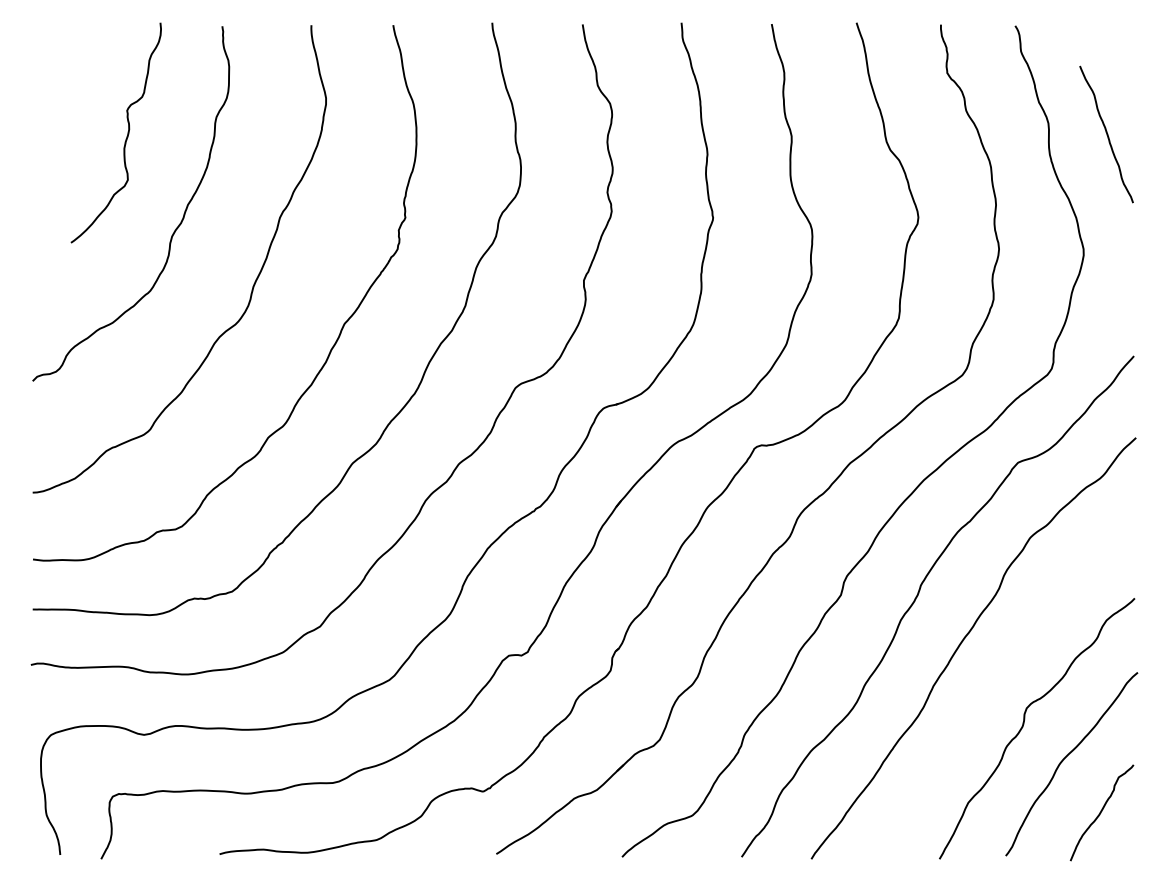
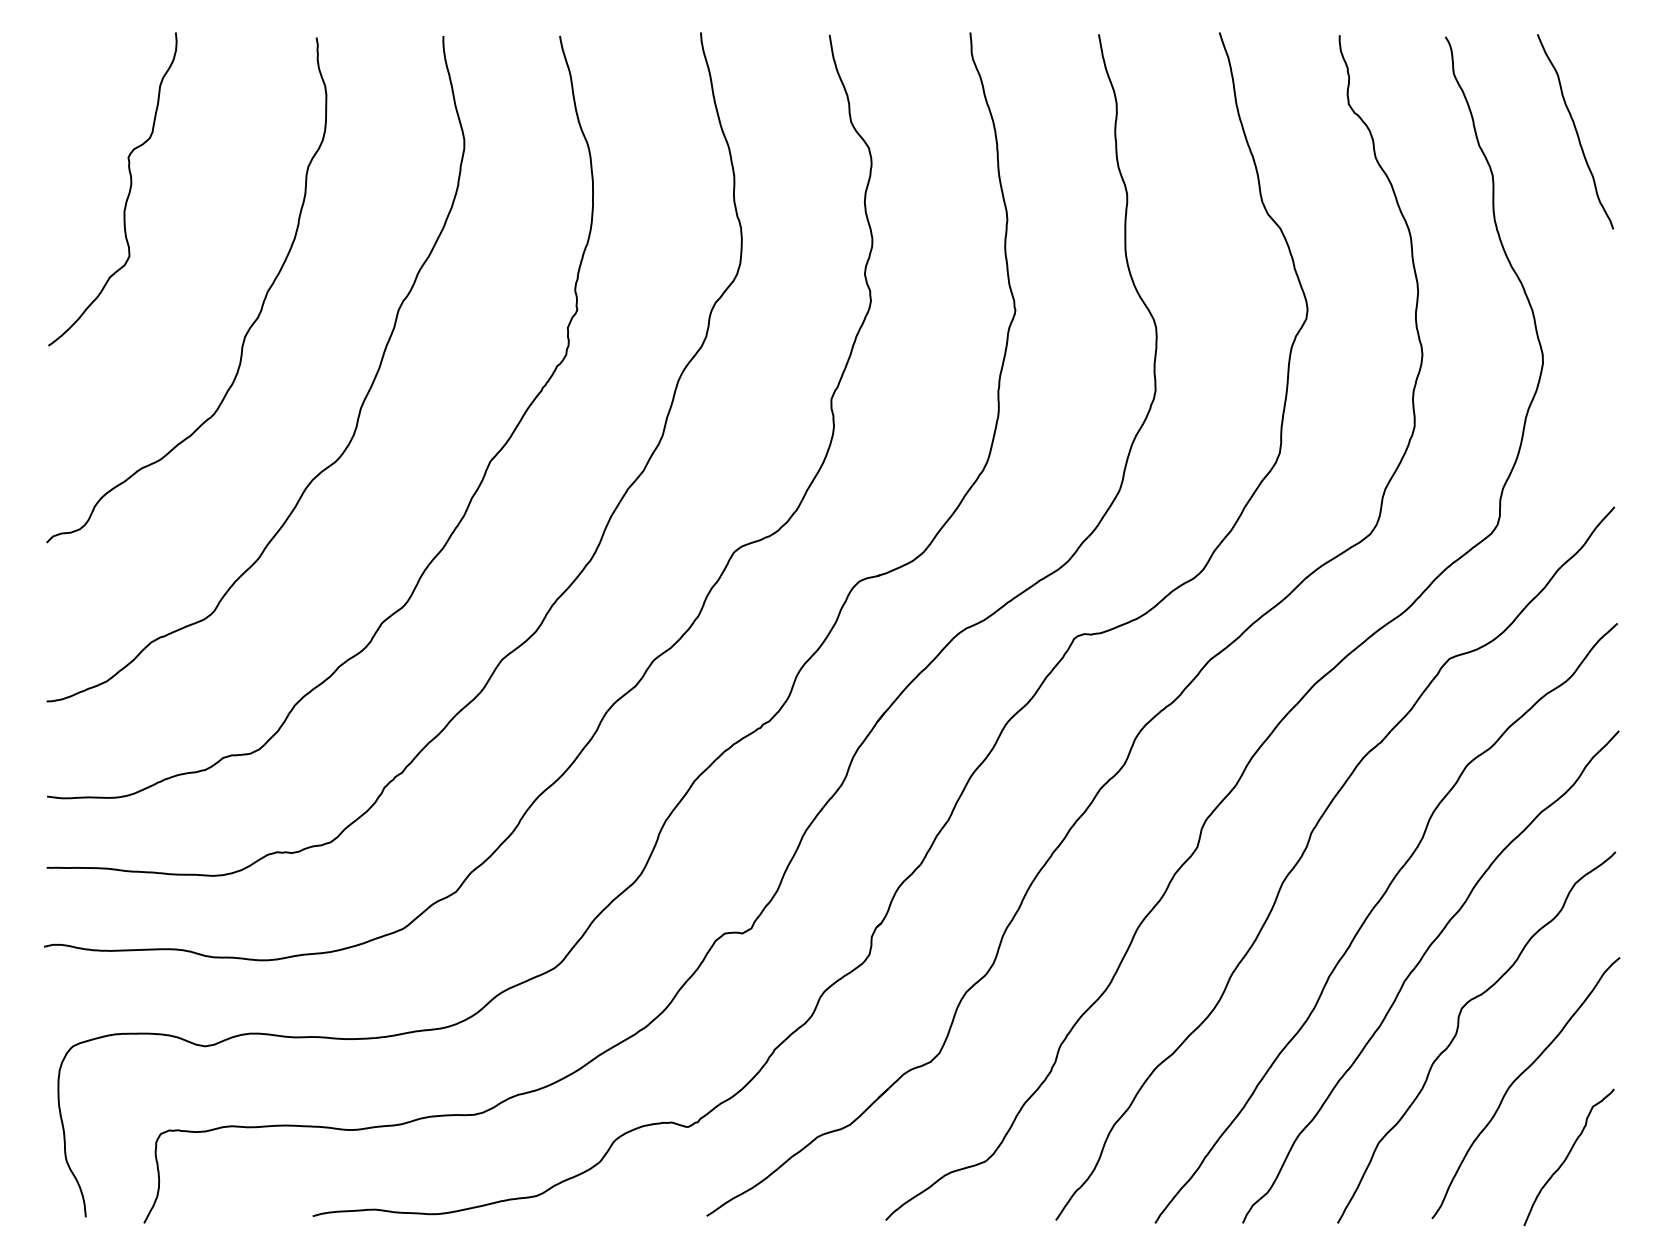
curve: (1106, 134) -> (1575, 131), moved
curve: (126, 136) -> (127, 194), moved
curve: (995, 679) -> (1417, 967), added

